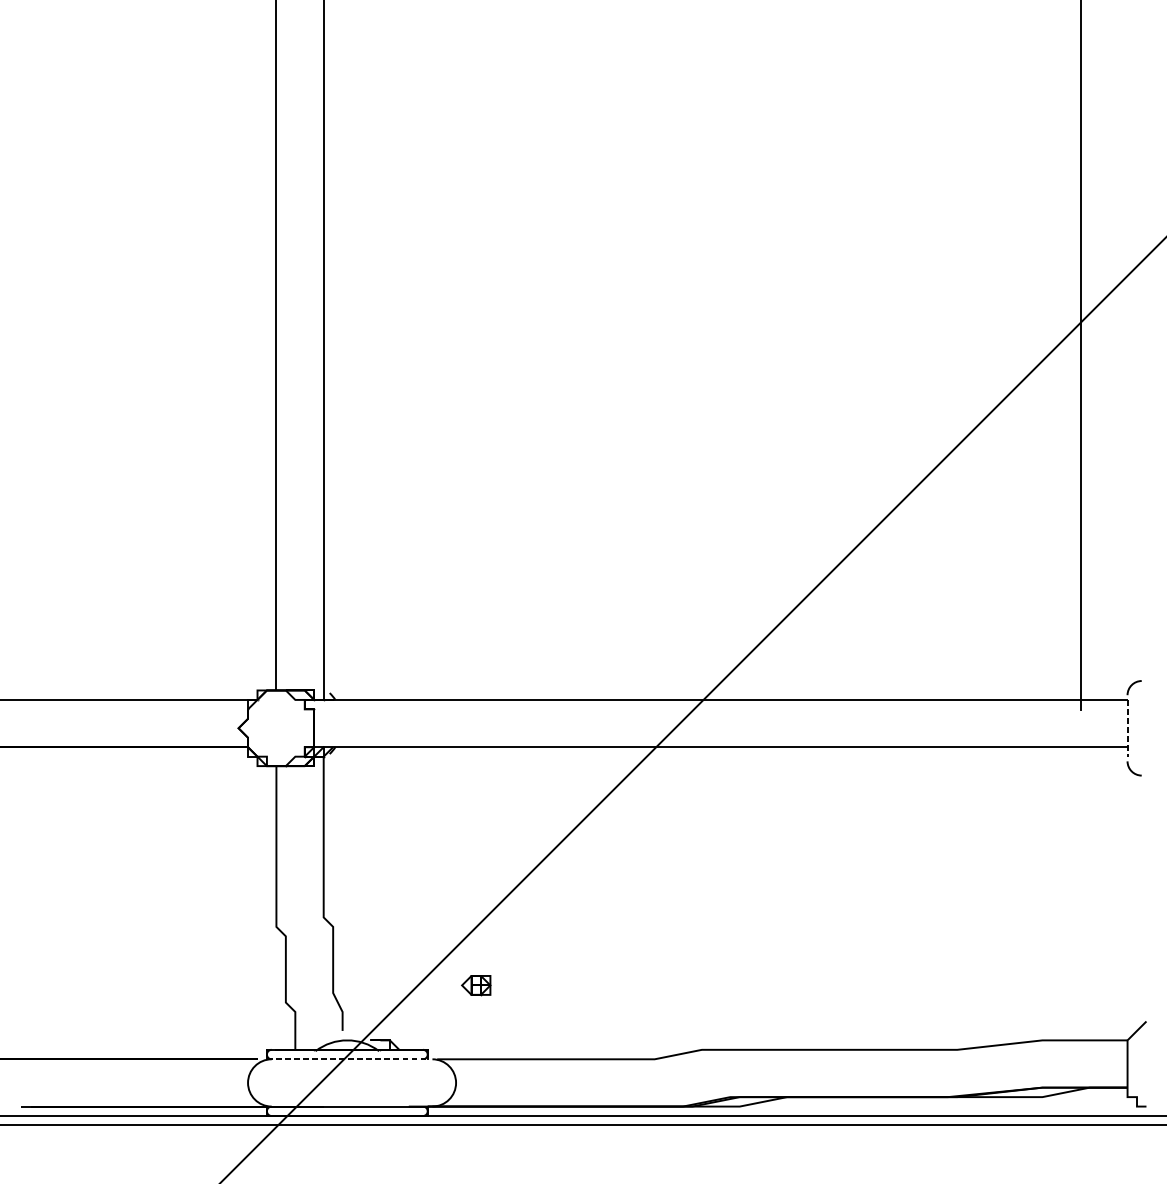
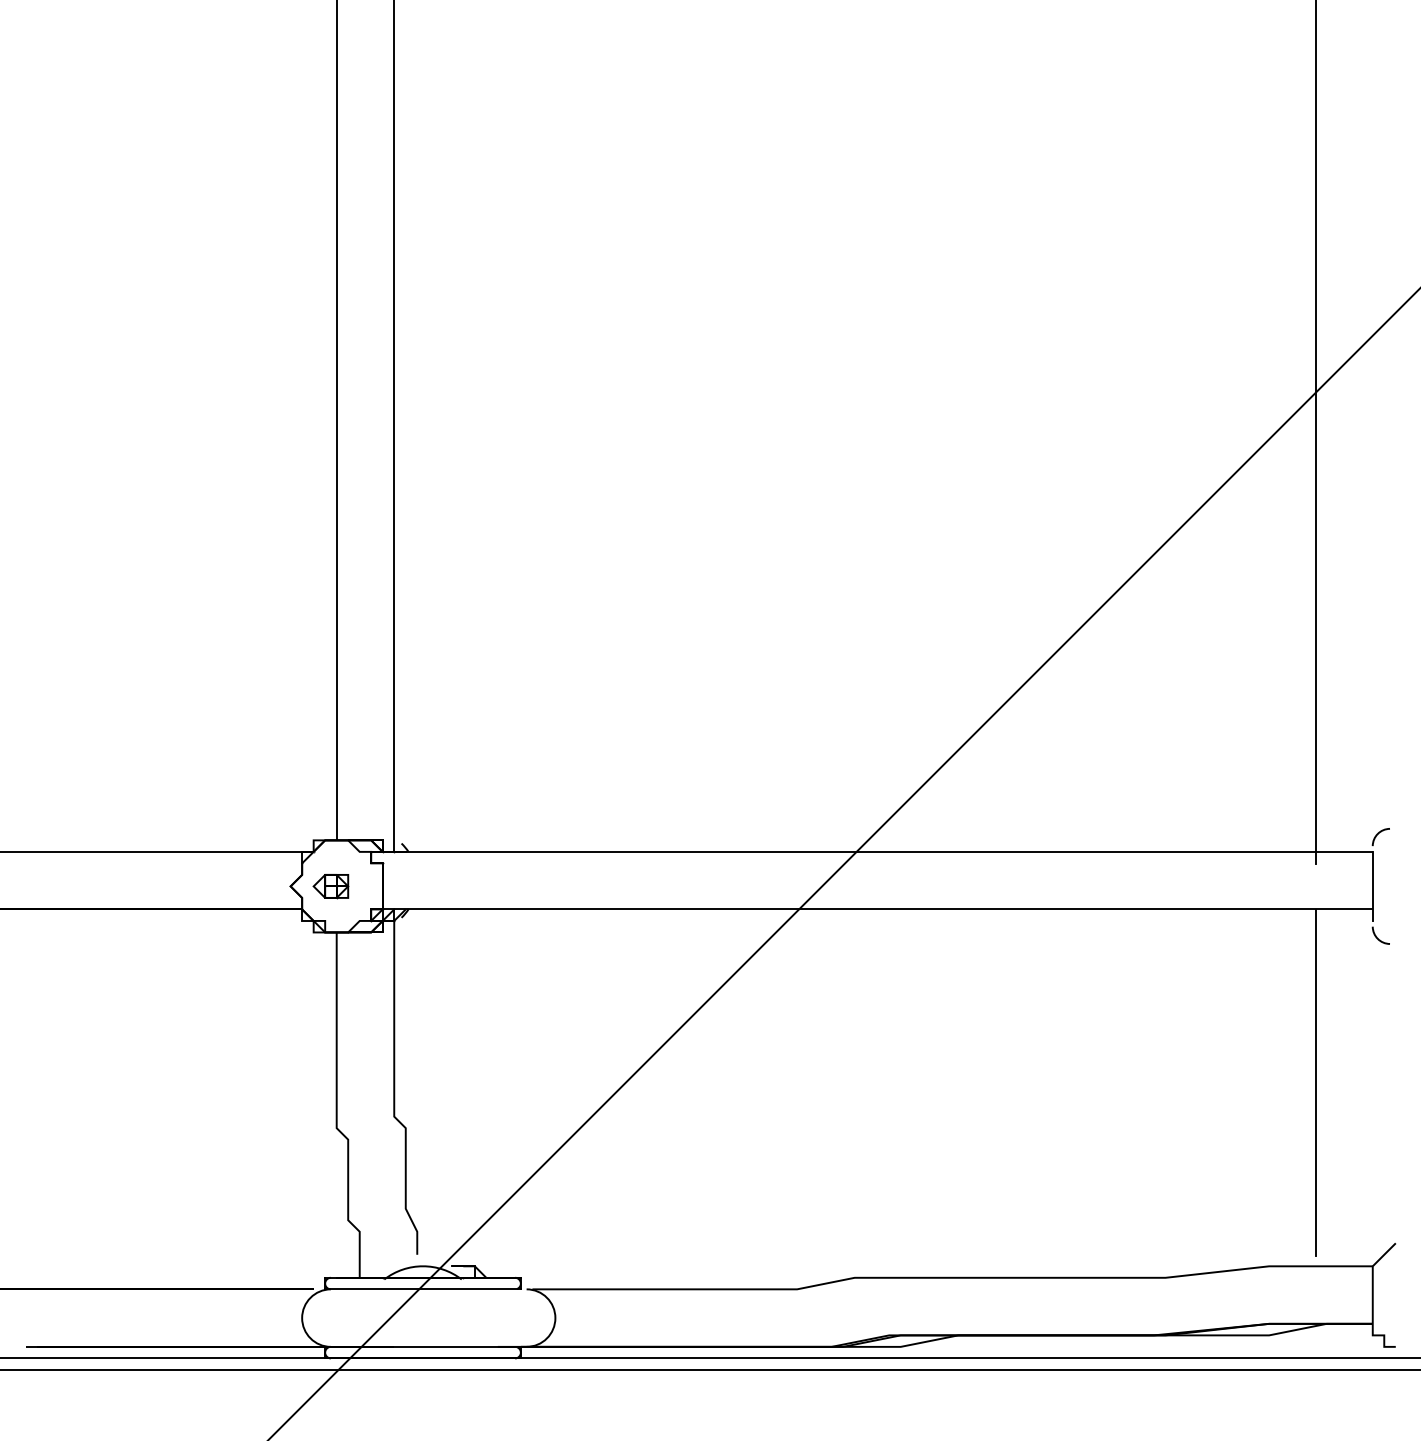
line: (1127, 728) -> (1372, 886), dashed -> solid
line: (1081, 889) -> (1316, 1082), added
part: (475, 985) -> (330, 886), moved
line: (347, 1059) -> (423, 1289), dashed -> solid

